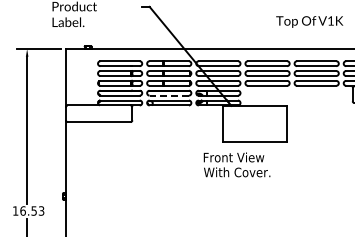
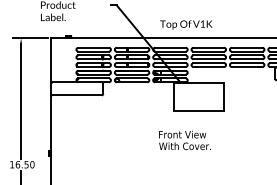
text: (309, 21) -> (186, 24), moved
line: (169, 95) -> (132, 74), dashed -> solid
text: (236, 164) -> (184, 140), moved
text: (41, 210) -> (32, 164), 16.53 -> 16.50

